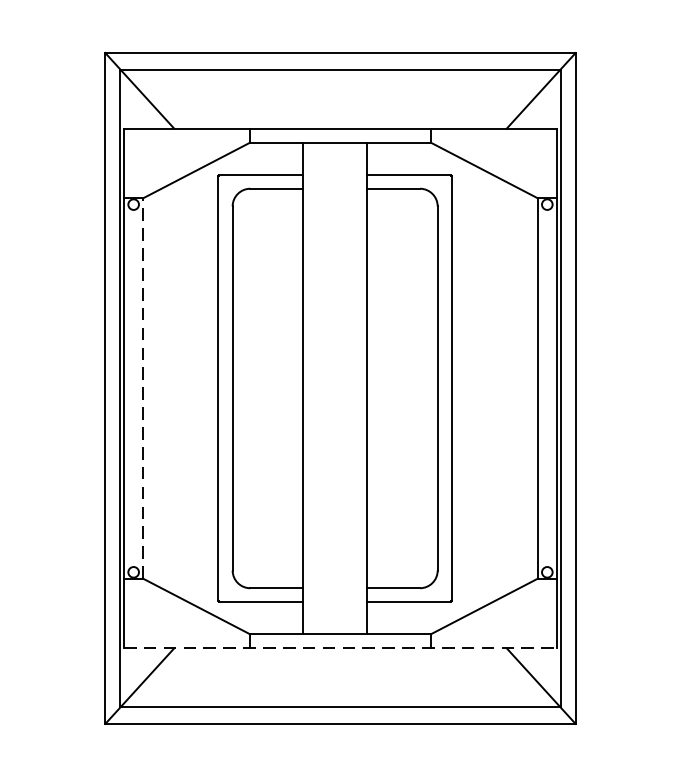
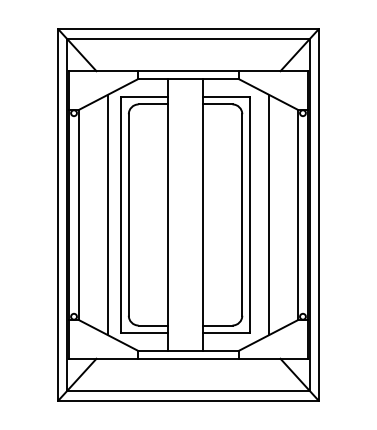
line: (143, 387) -> (79, 214), dashed -> solid
line: (194, 387) -> (107, 214), added
line: (486, 387) -> (269, 214), added
line: (340, 647) -> (188, 358), dashed -> solid

